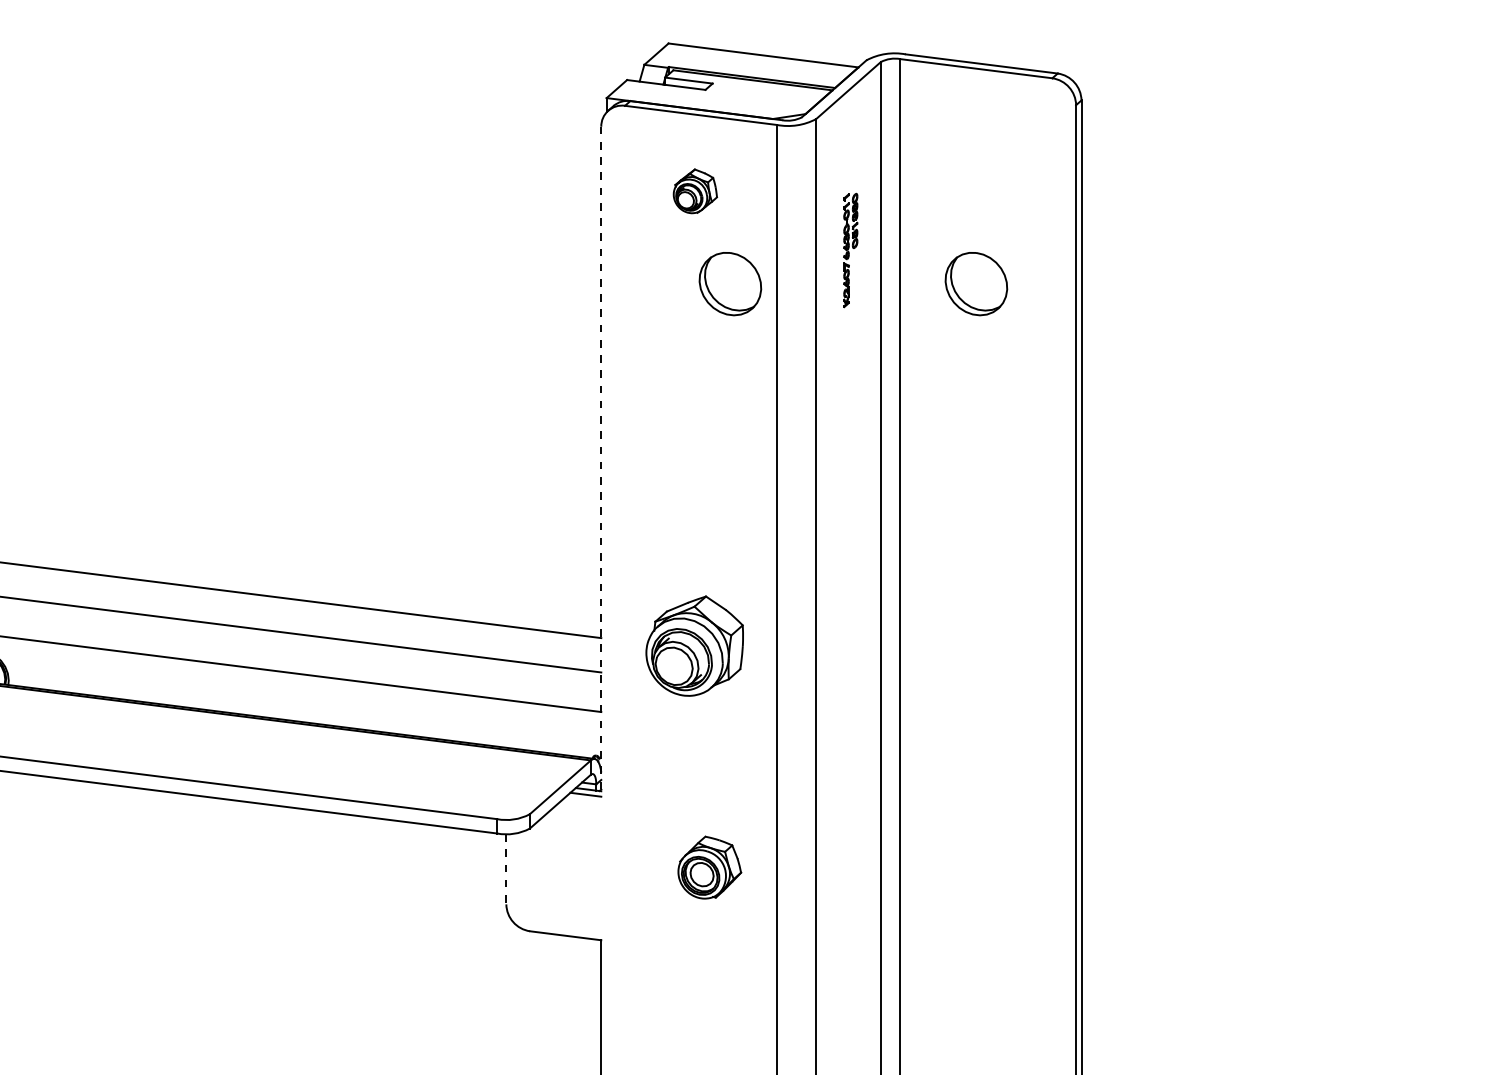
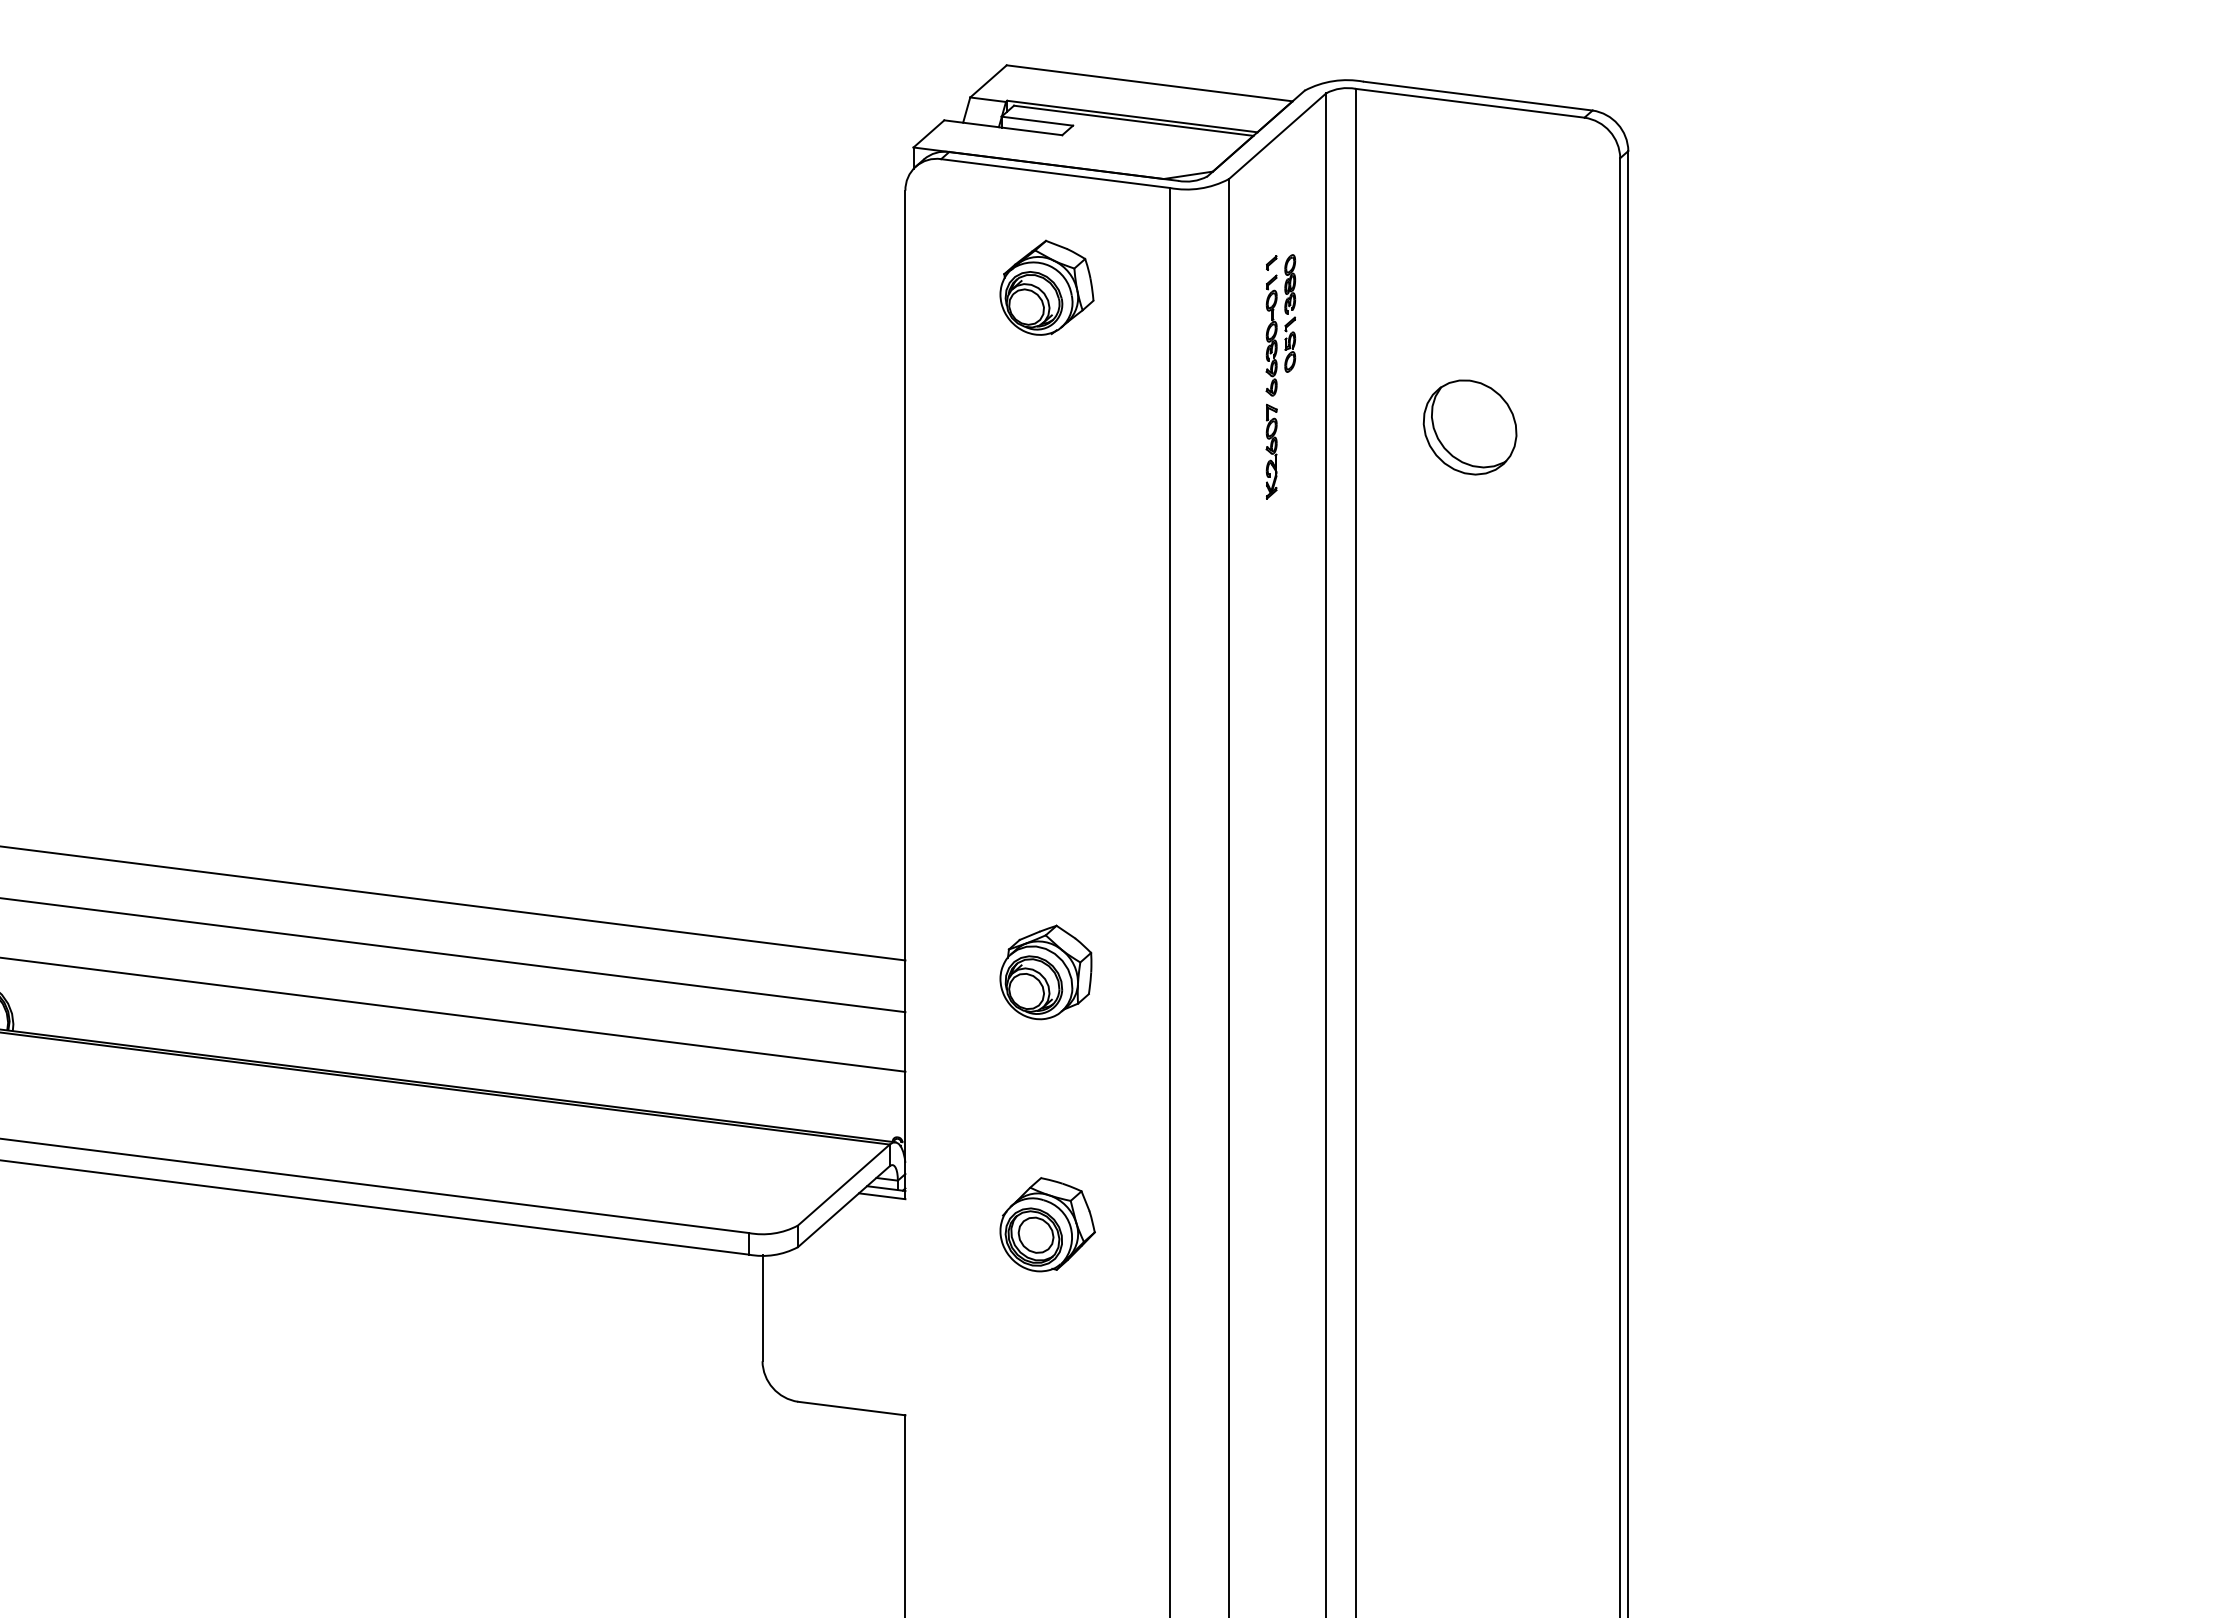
part: (695, 191) -> (1047, 288), size x1.43
part: (850, 250) -> (1280, 376), size x1.43
part: (730, 284) -> (1099, 428), removed
line: (601, 461) -> (905, 694), dashed -> solid
part: (694, 645) -> (1045, 971), size x0.62
part: (709, 867) -> (1047, 1224), moved
line: (506, 869) -> (762, 1308), dashed -> solid

